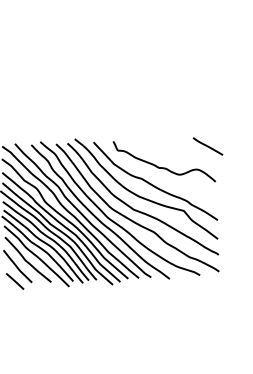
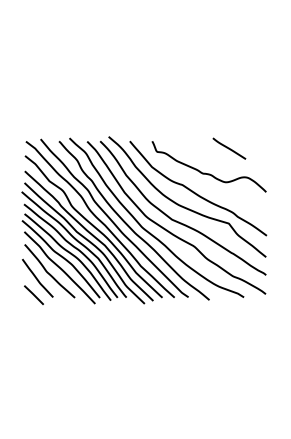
line: (208, 146) -> (229, 148), moved

